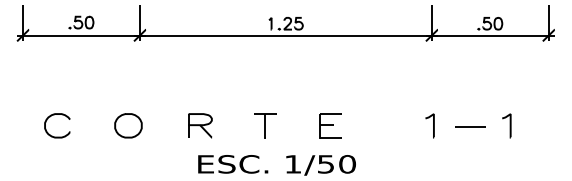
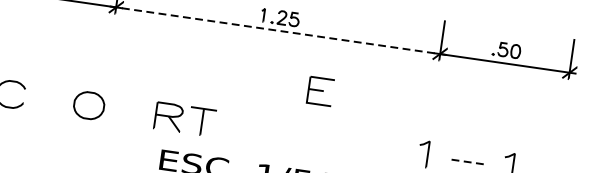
line: (286, 35) -> (278, 30), solid -> dashed
part: (265, 125) -> (202, 121), moved
part: (330, 125) -> (320, 91), moved
line: (471, 127) -> (469, 162), solid -> dashed

